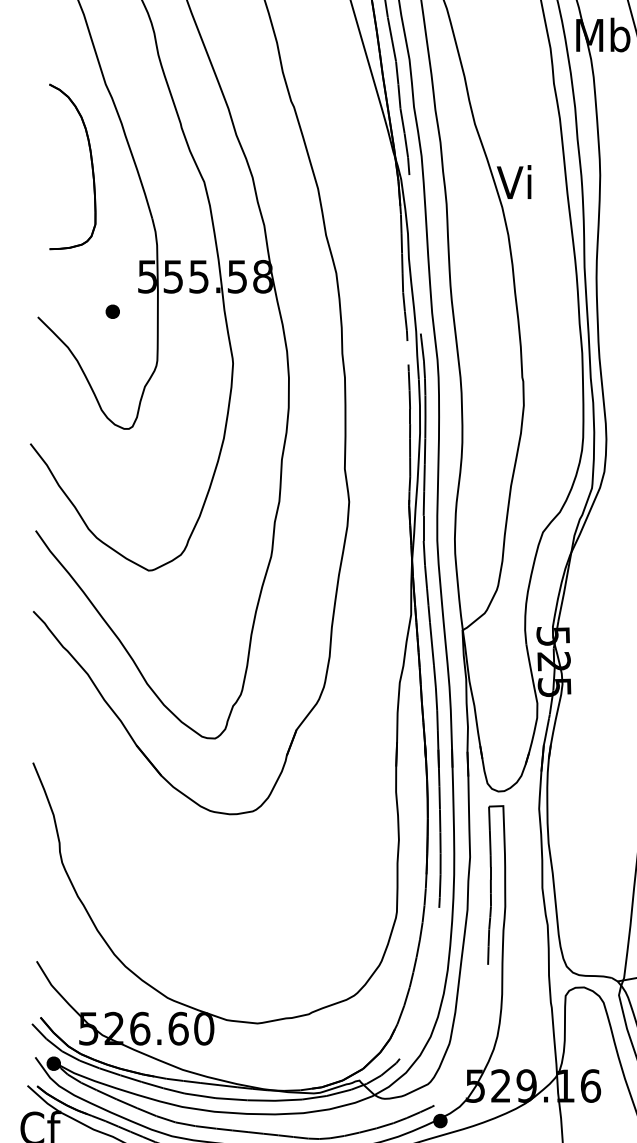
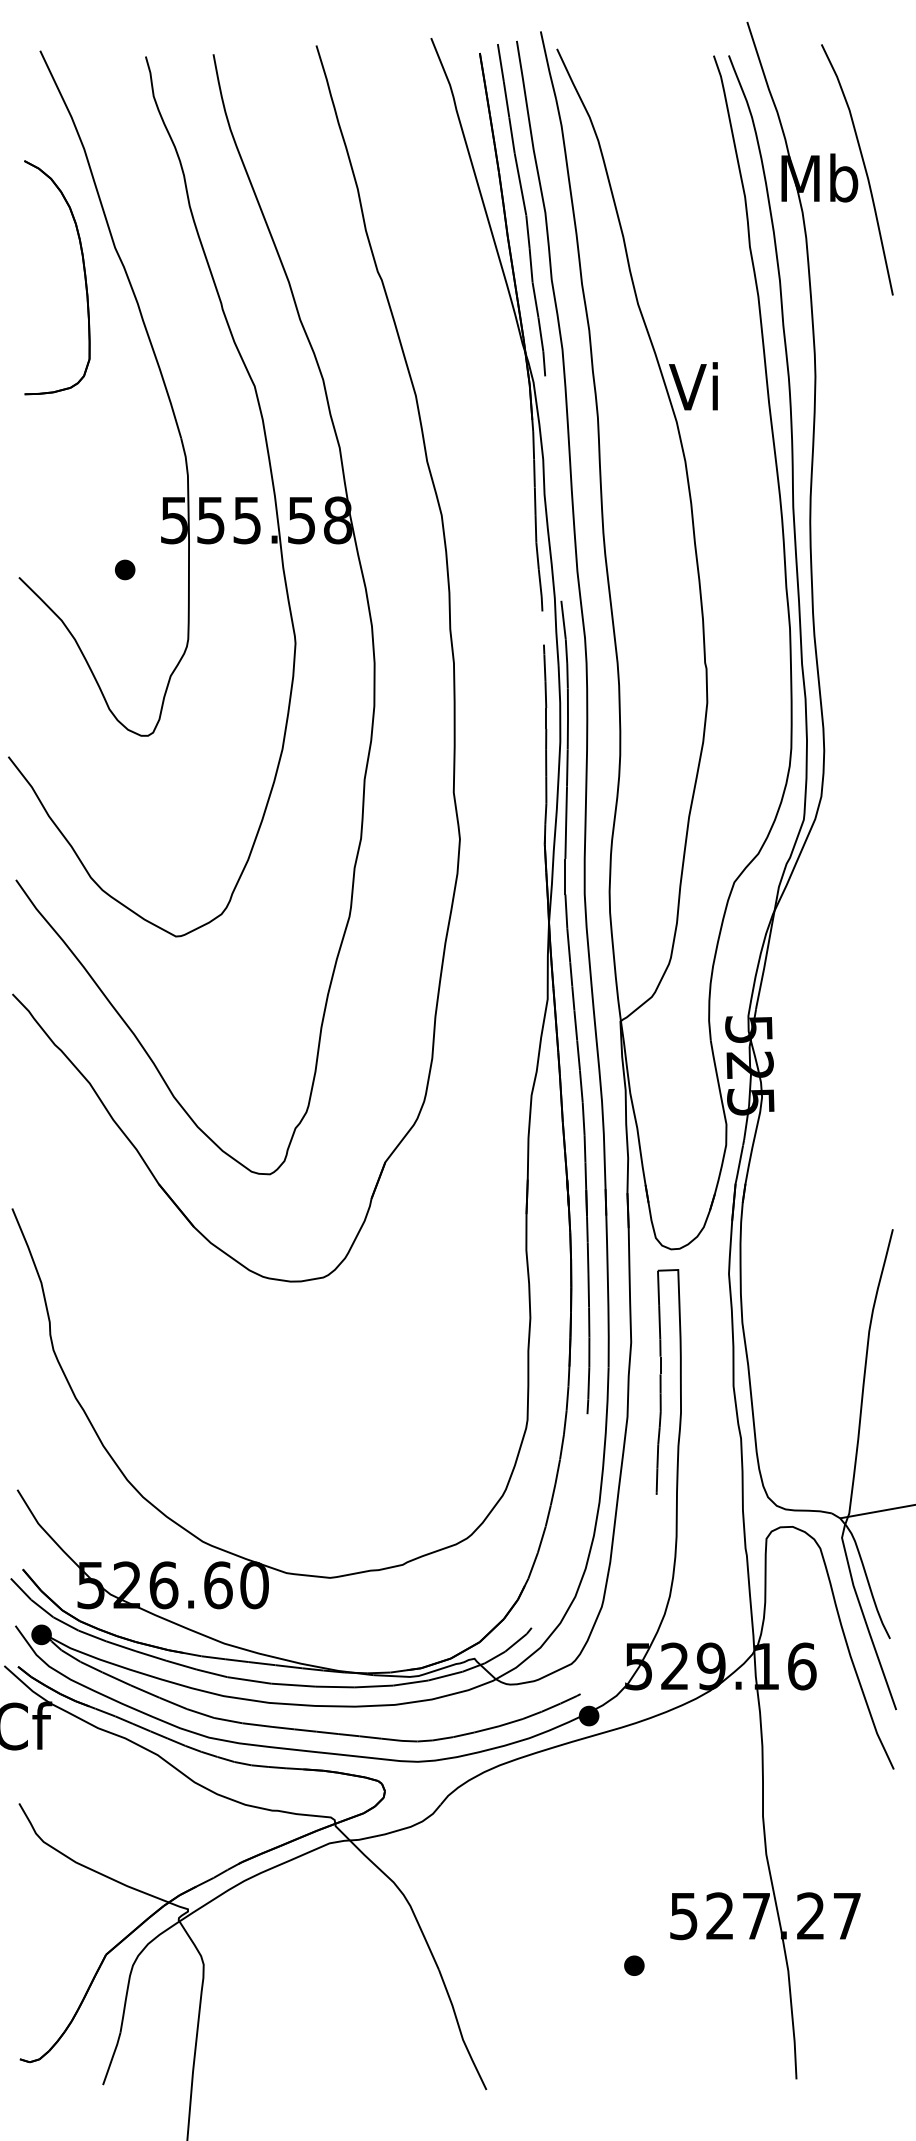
part: (91, 162) -> (83, 271), moved

